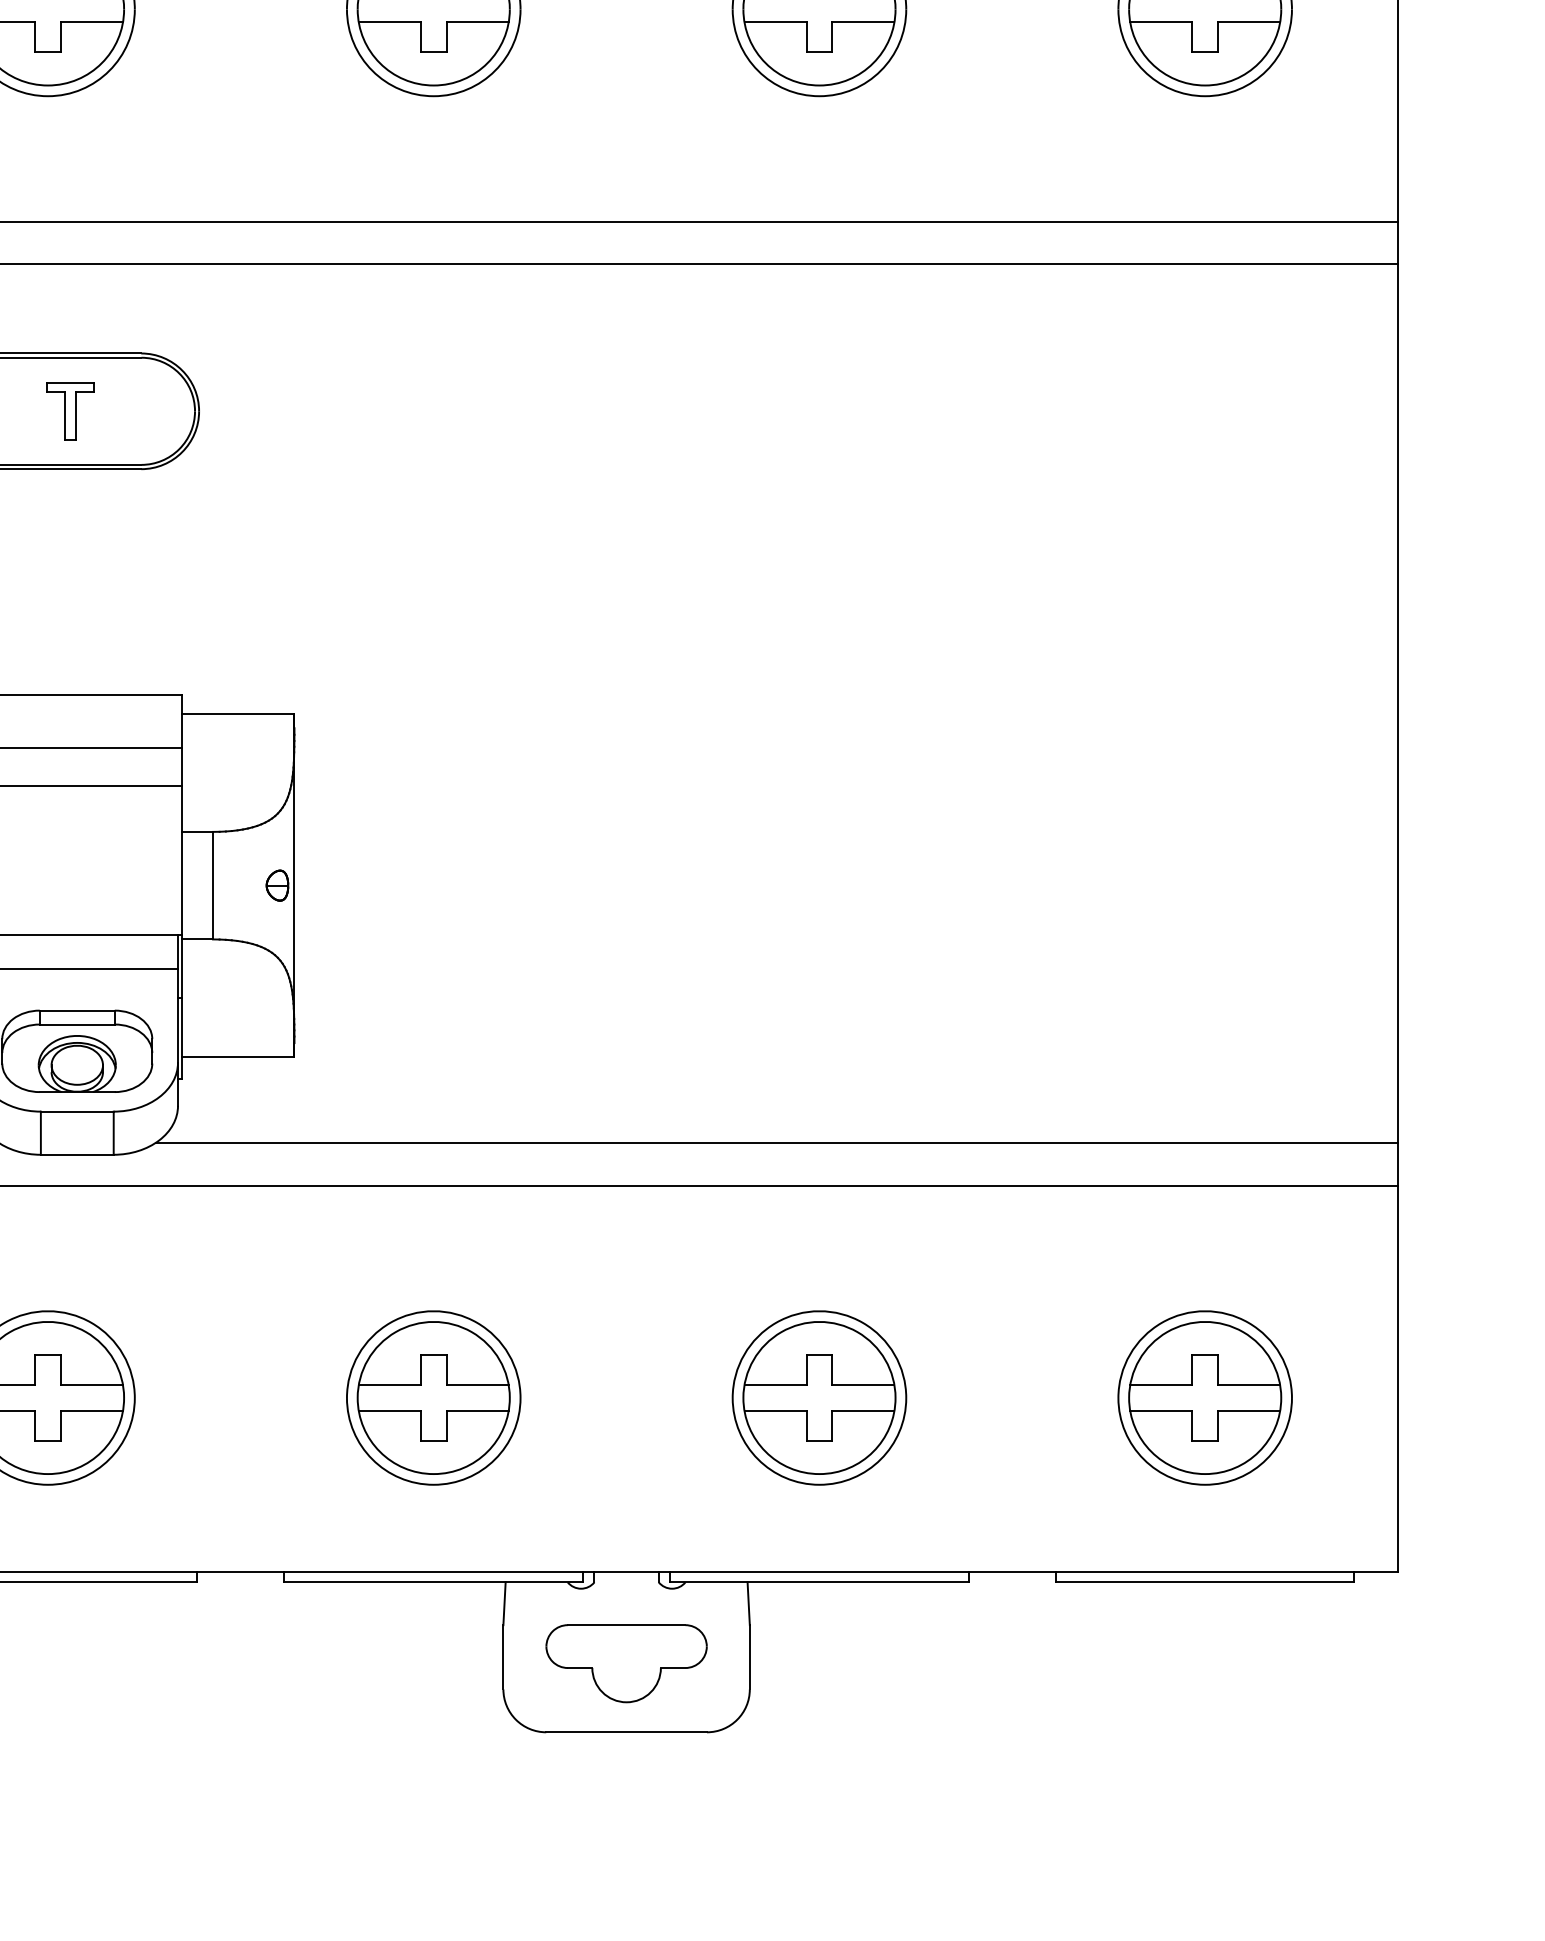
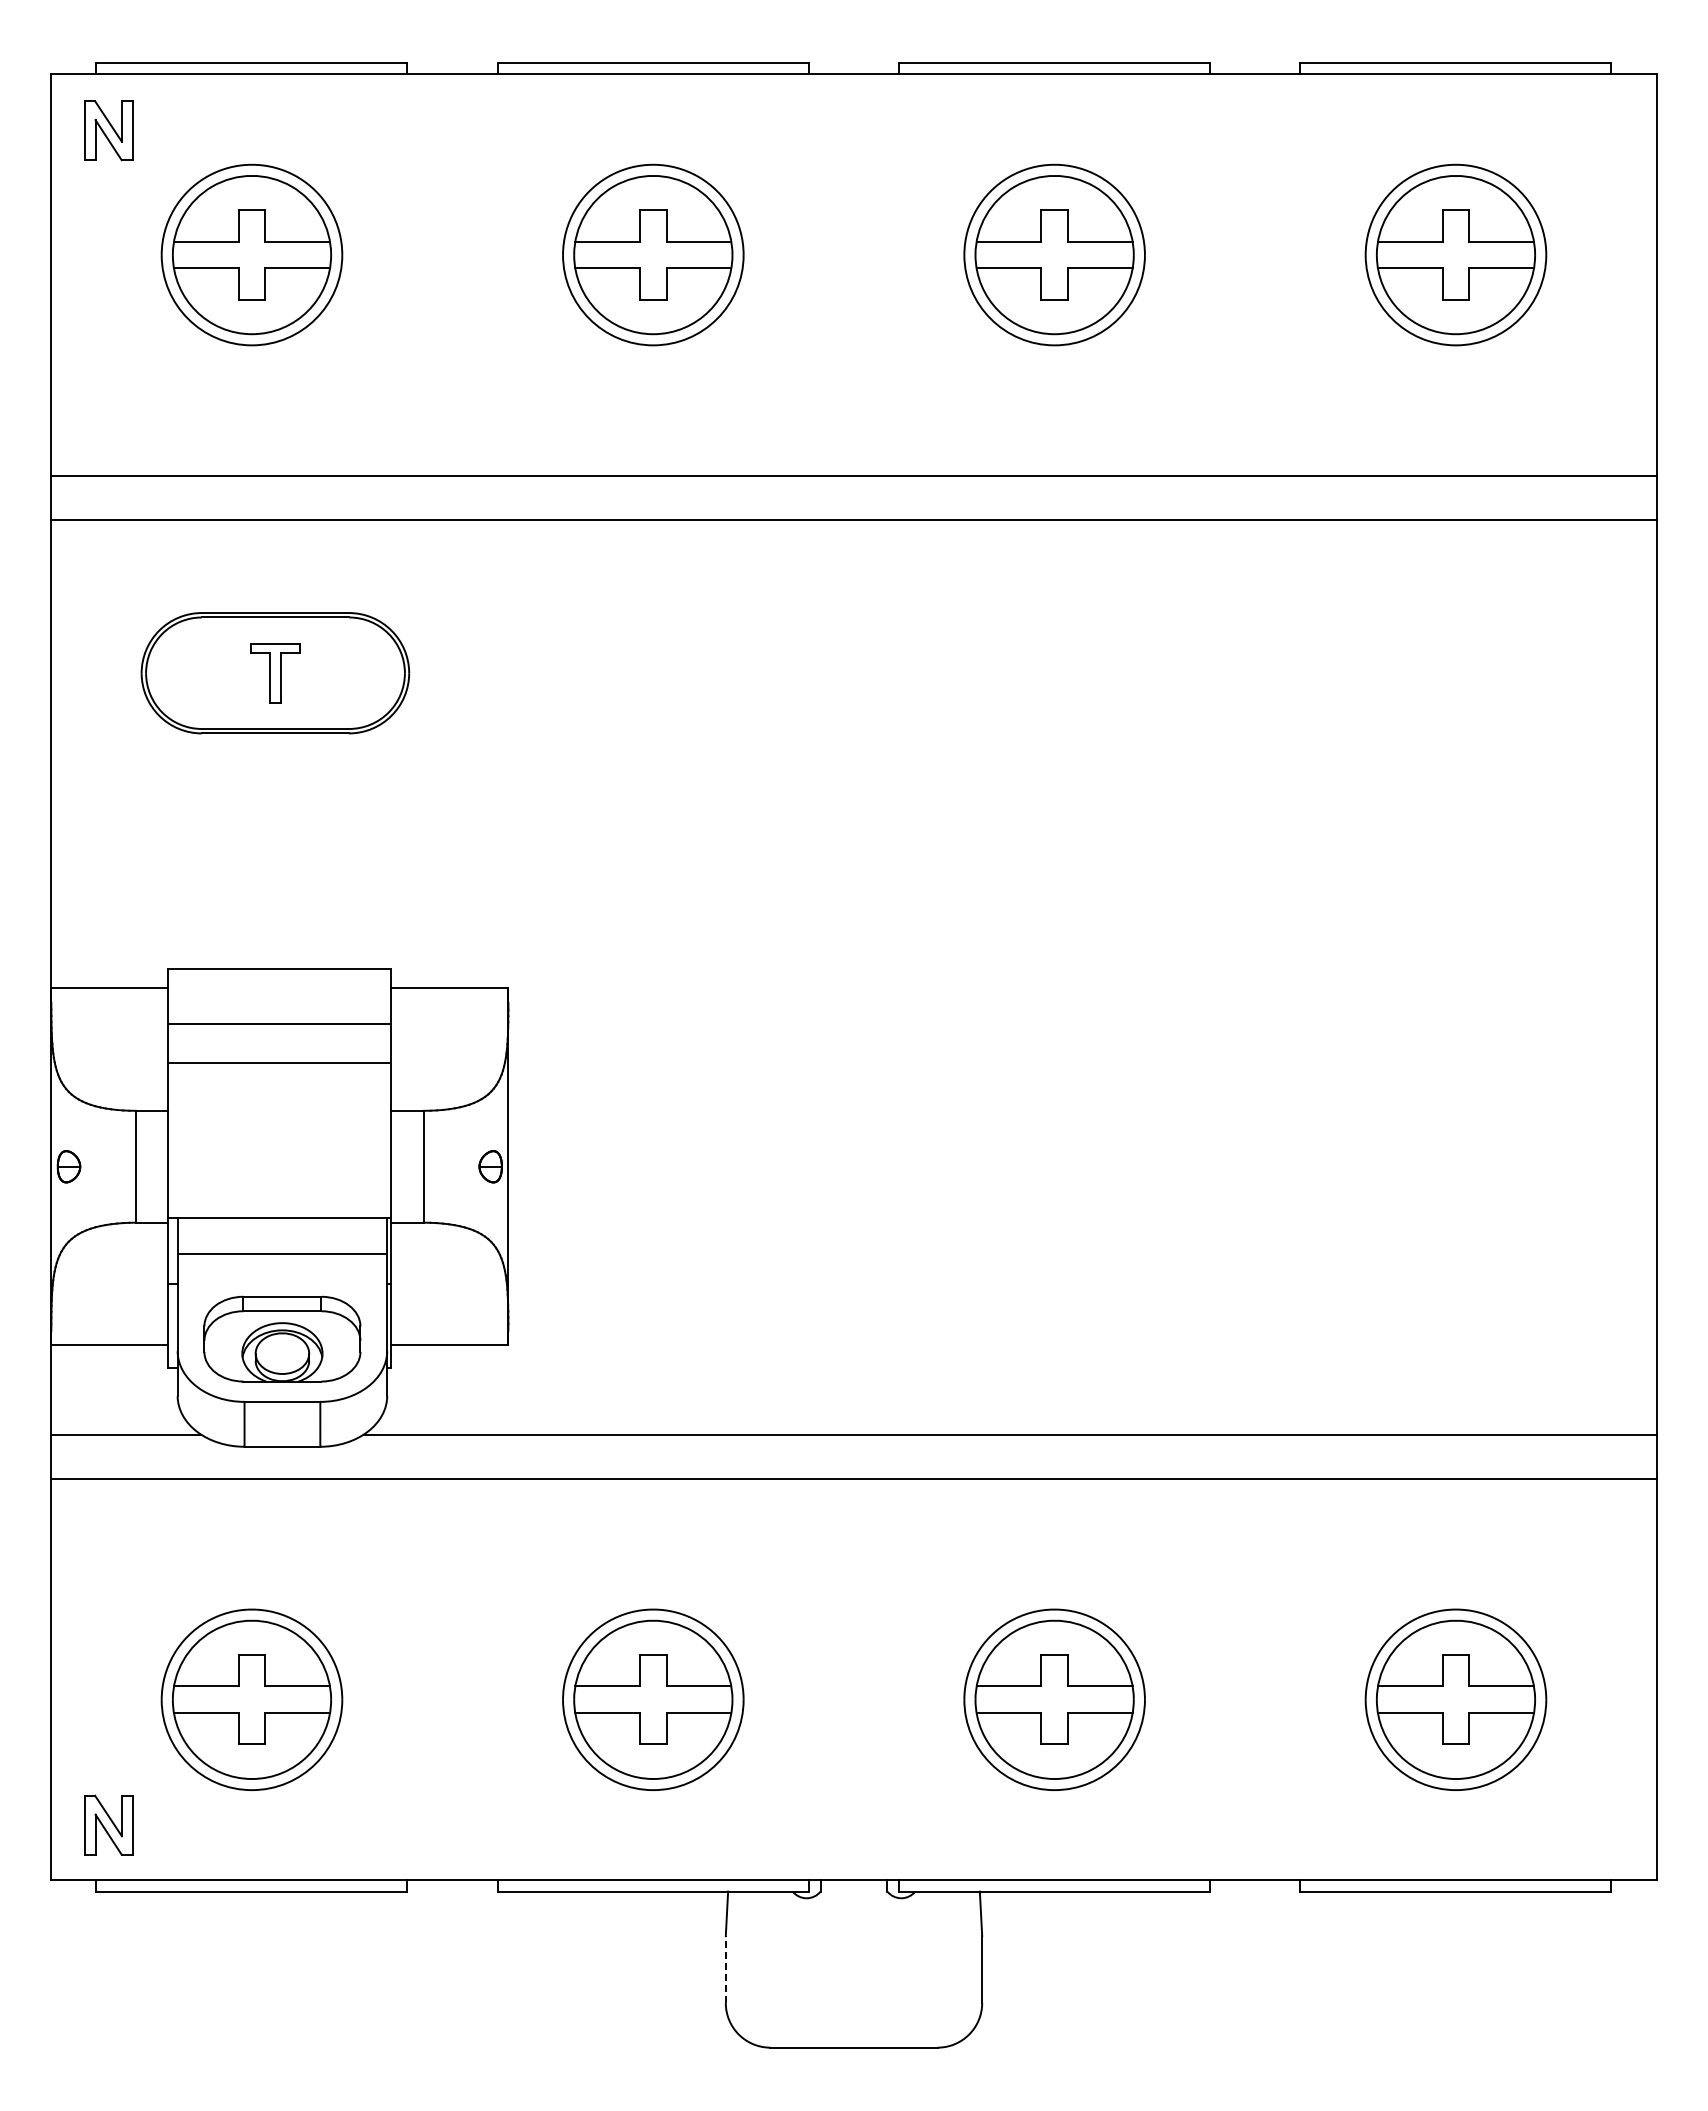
line: (503, 1657) -> (725, 1969), solid -> dashed
part: (626, 1663) -> (853, 1976), removed

